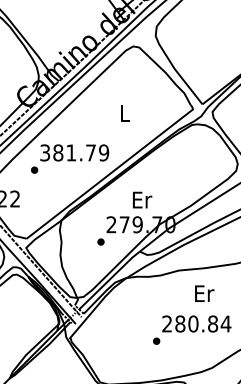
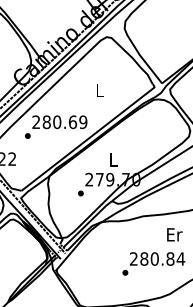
text: (67, 153) -> (54, 122), 381.79 -> 280.69
text: (141, 199) -> (113, 159), Er -> L
text: (204, 293) -> (174, 234), moved

